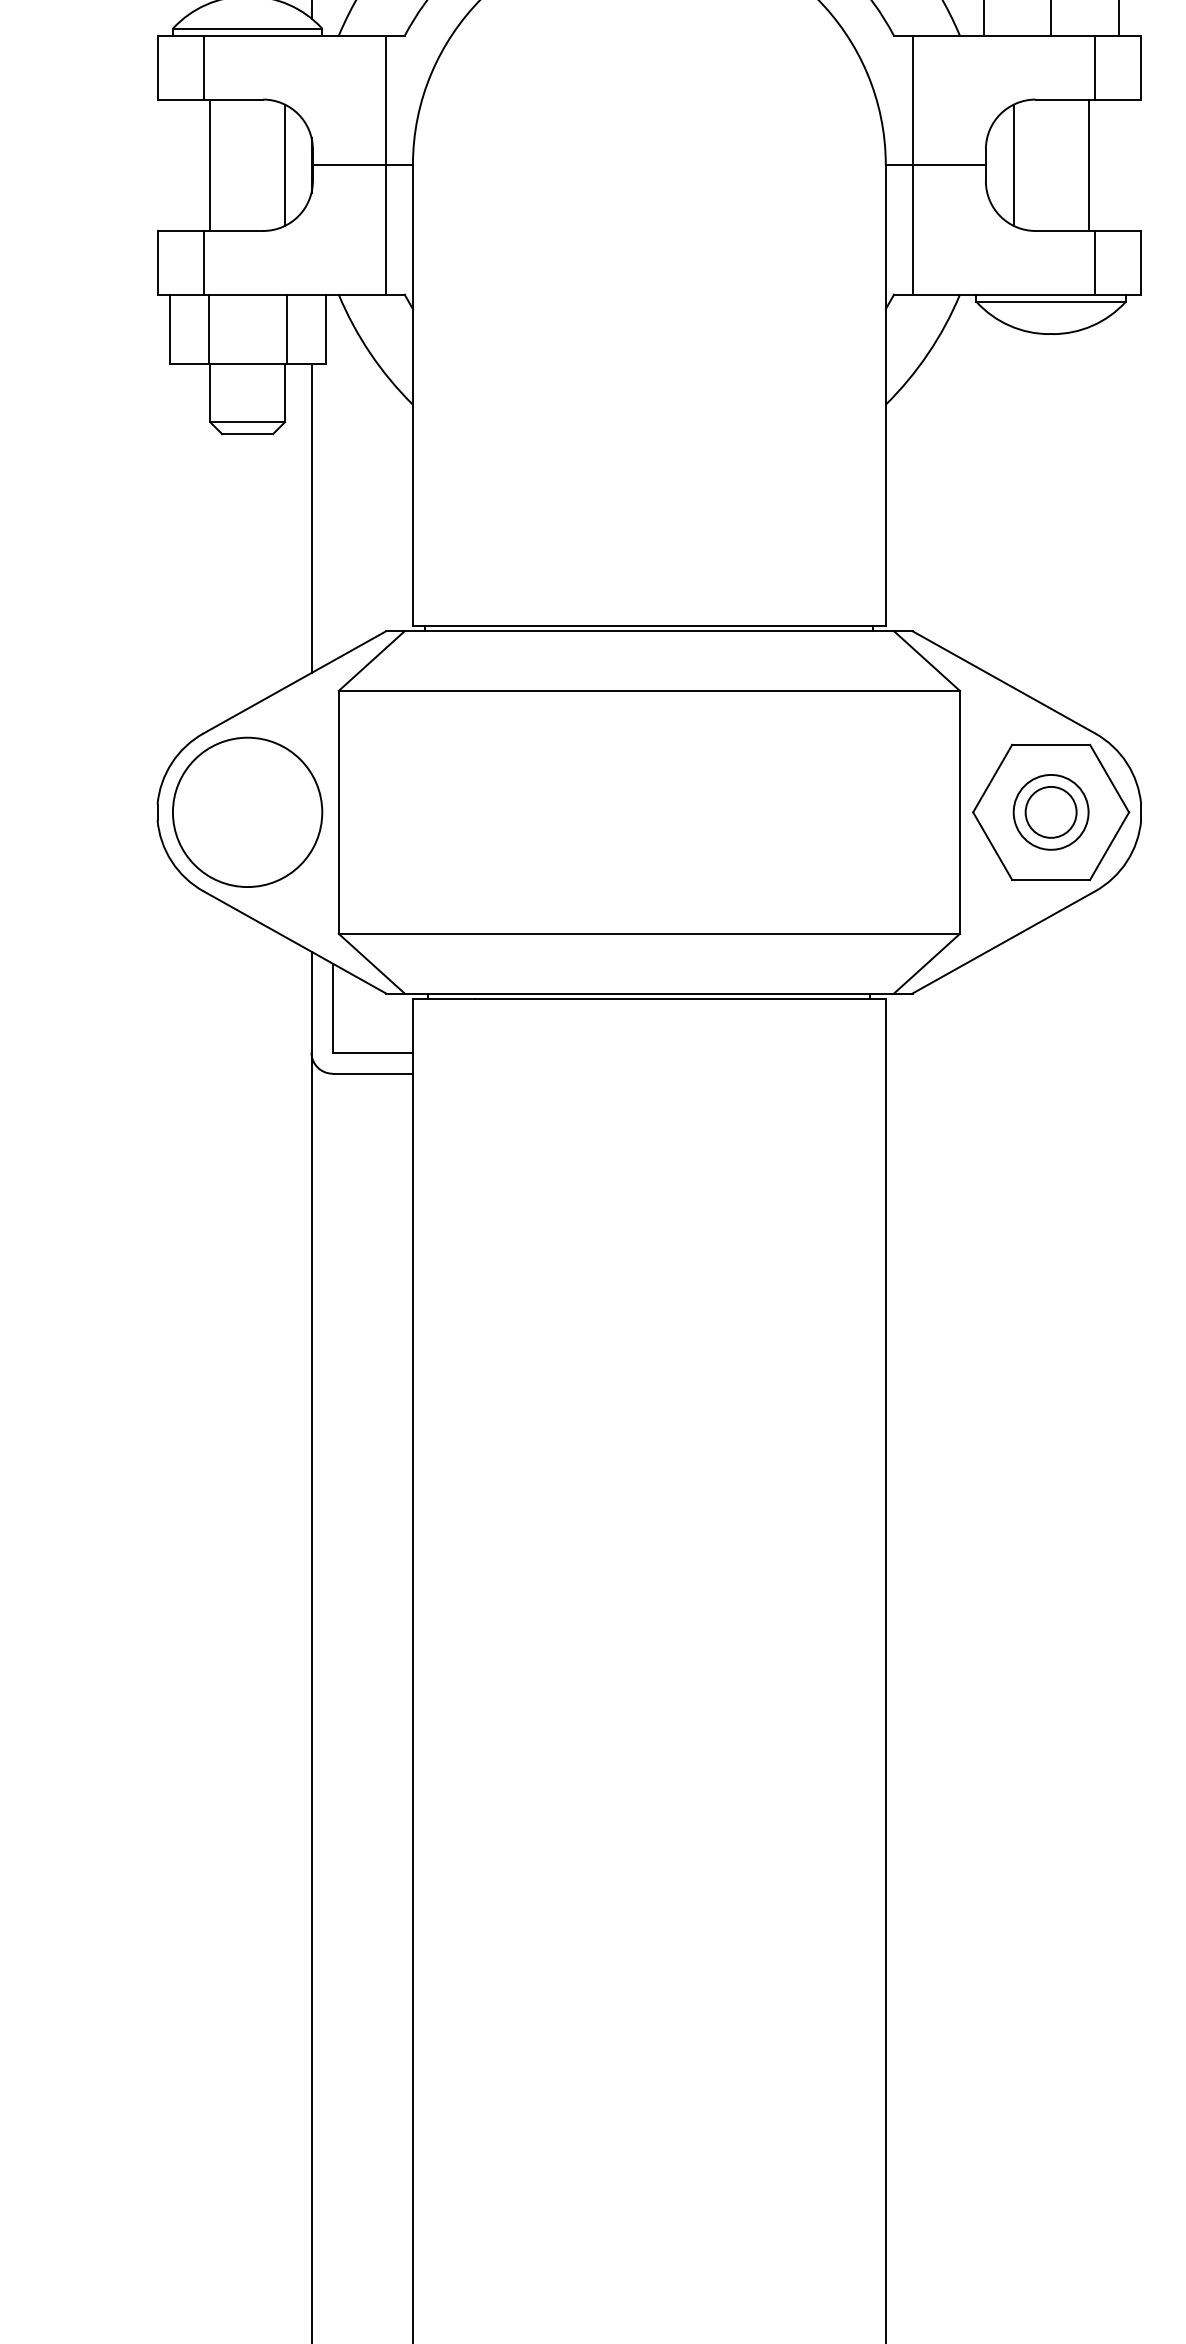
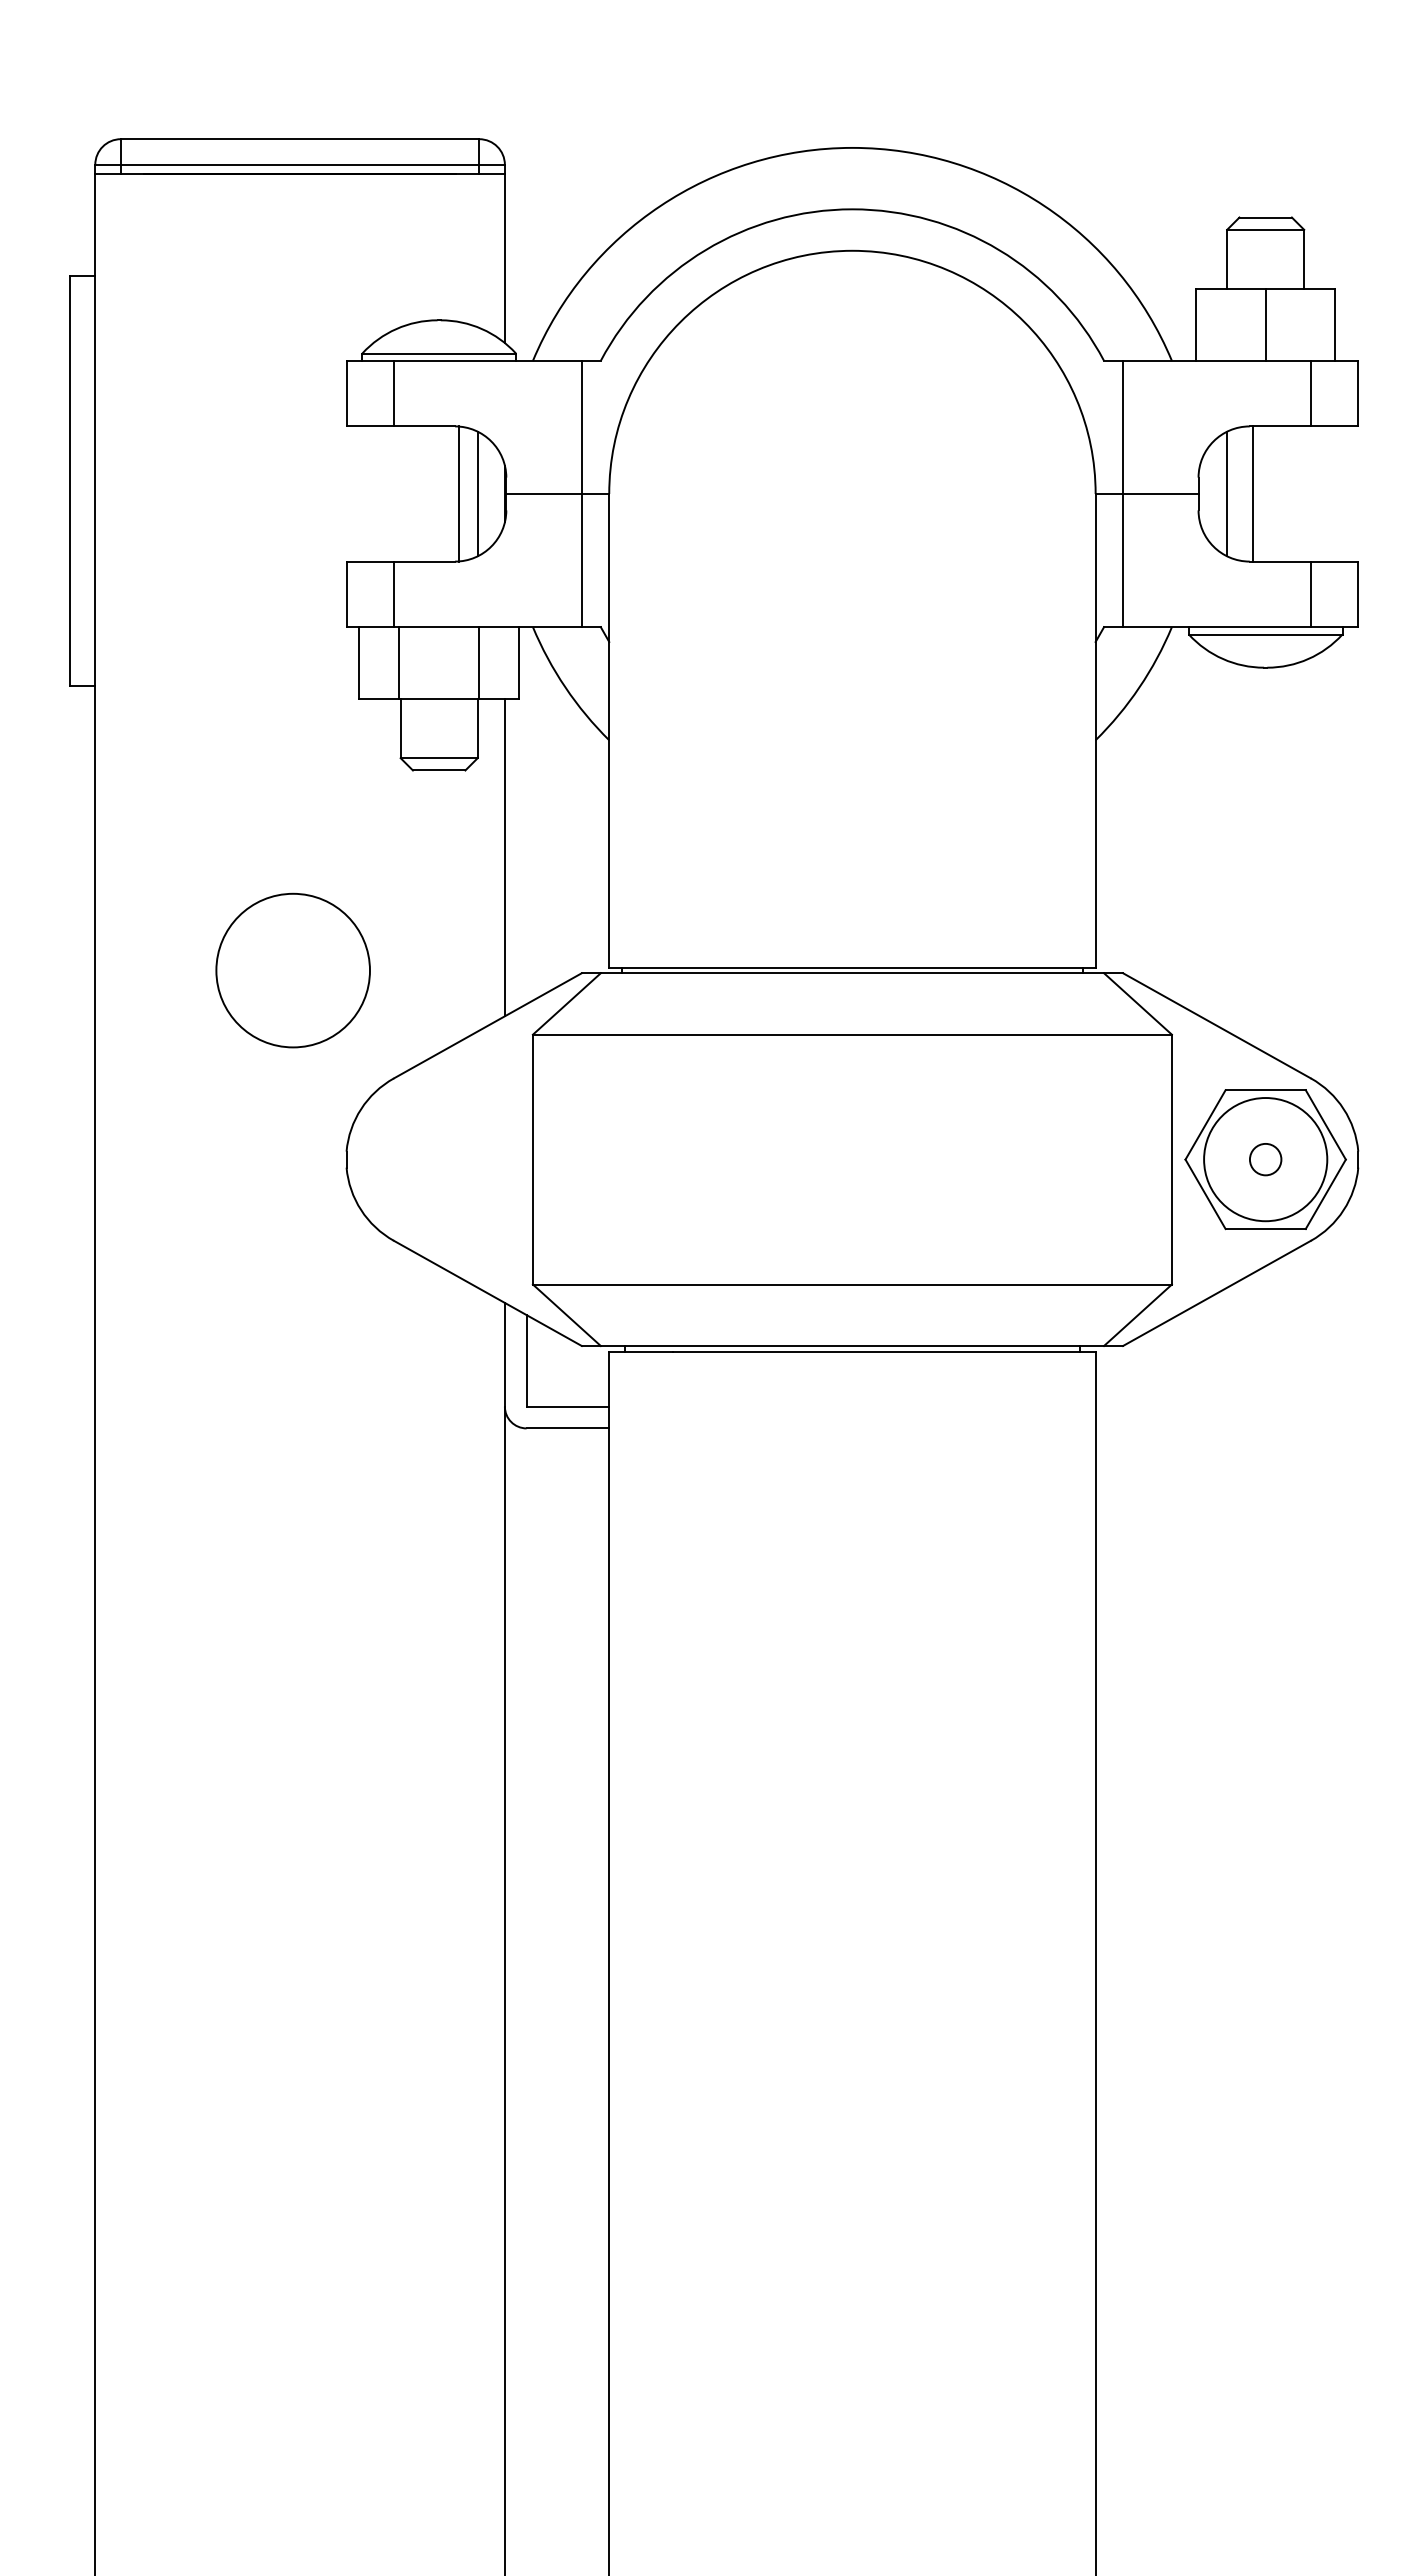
line: (210, 164) -> (458, 493), moved
line: (1088, 164) -> (1253, 493), moved
circle: (246, 812) -> (292, 970), moved
circle: (1050, 812) -> (1265, 1159), size x0.6
circle: (1050, 812) -> (1265, 1159), size x1.6

